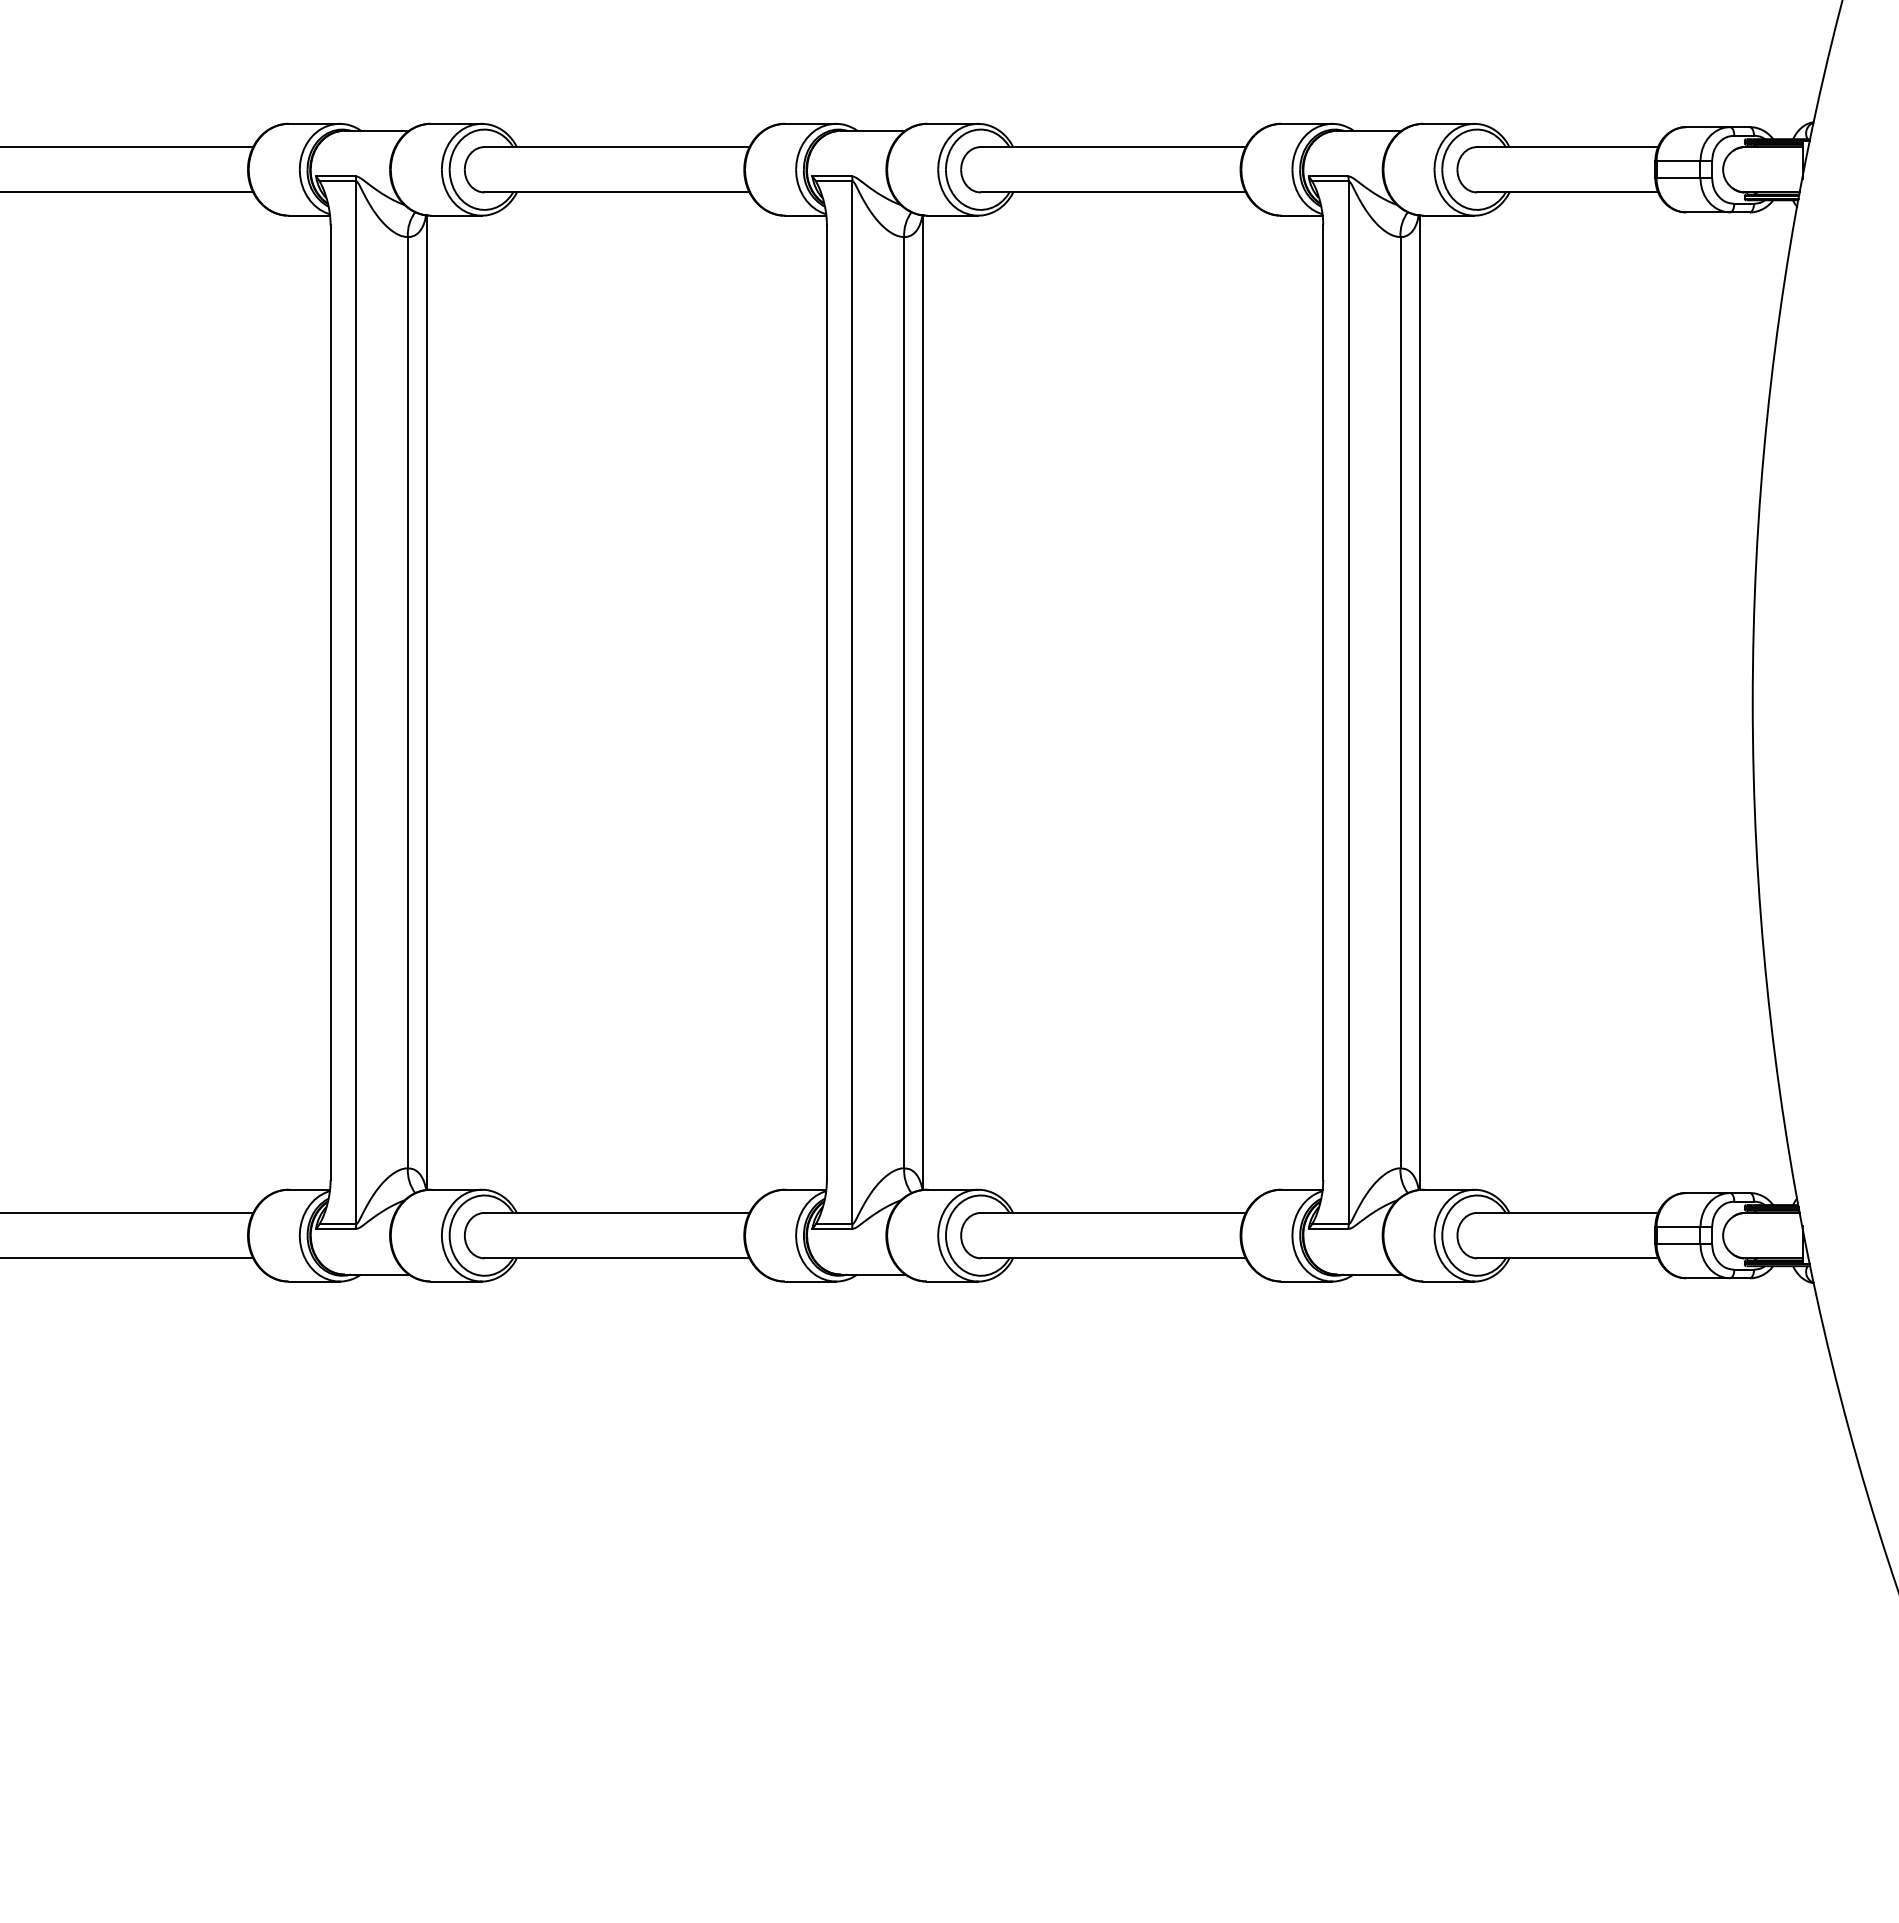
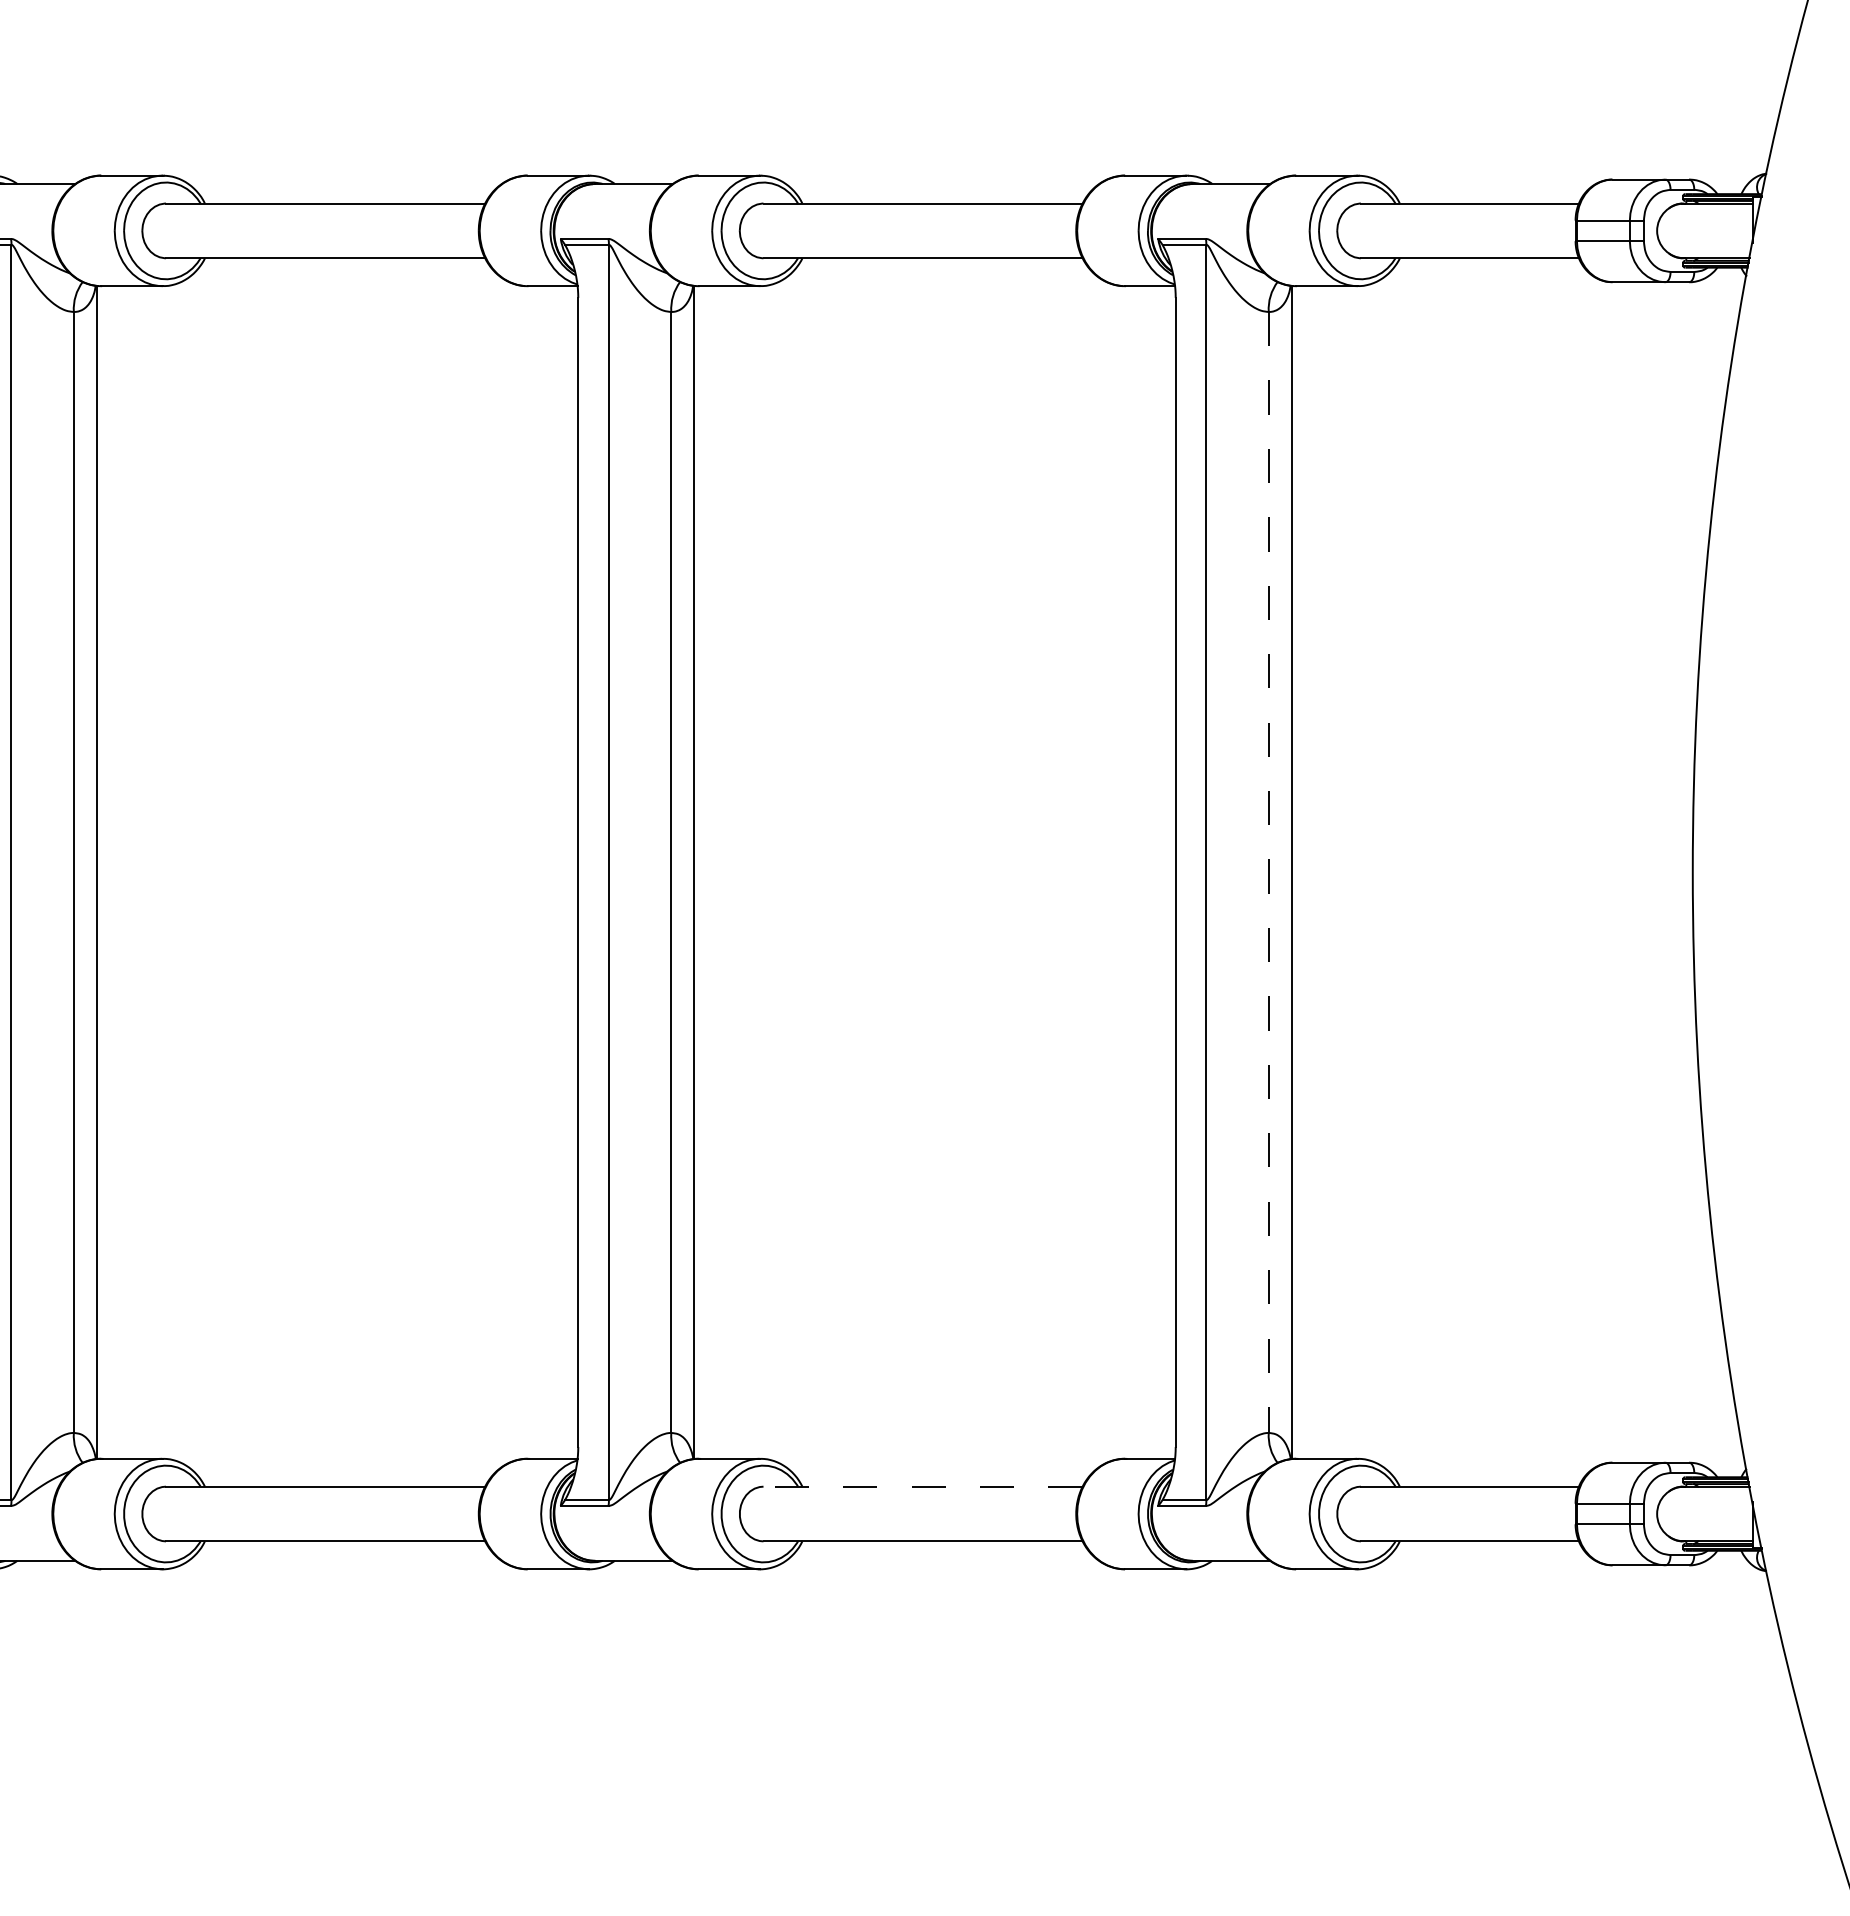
line: (1400, 702) -> (1268, 872), solid -> dashed
line: (1113, 1212) -> (923, 1486), solid -> dashed

